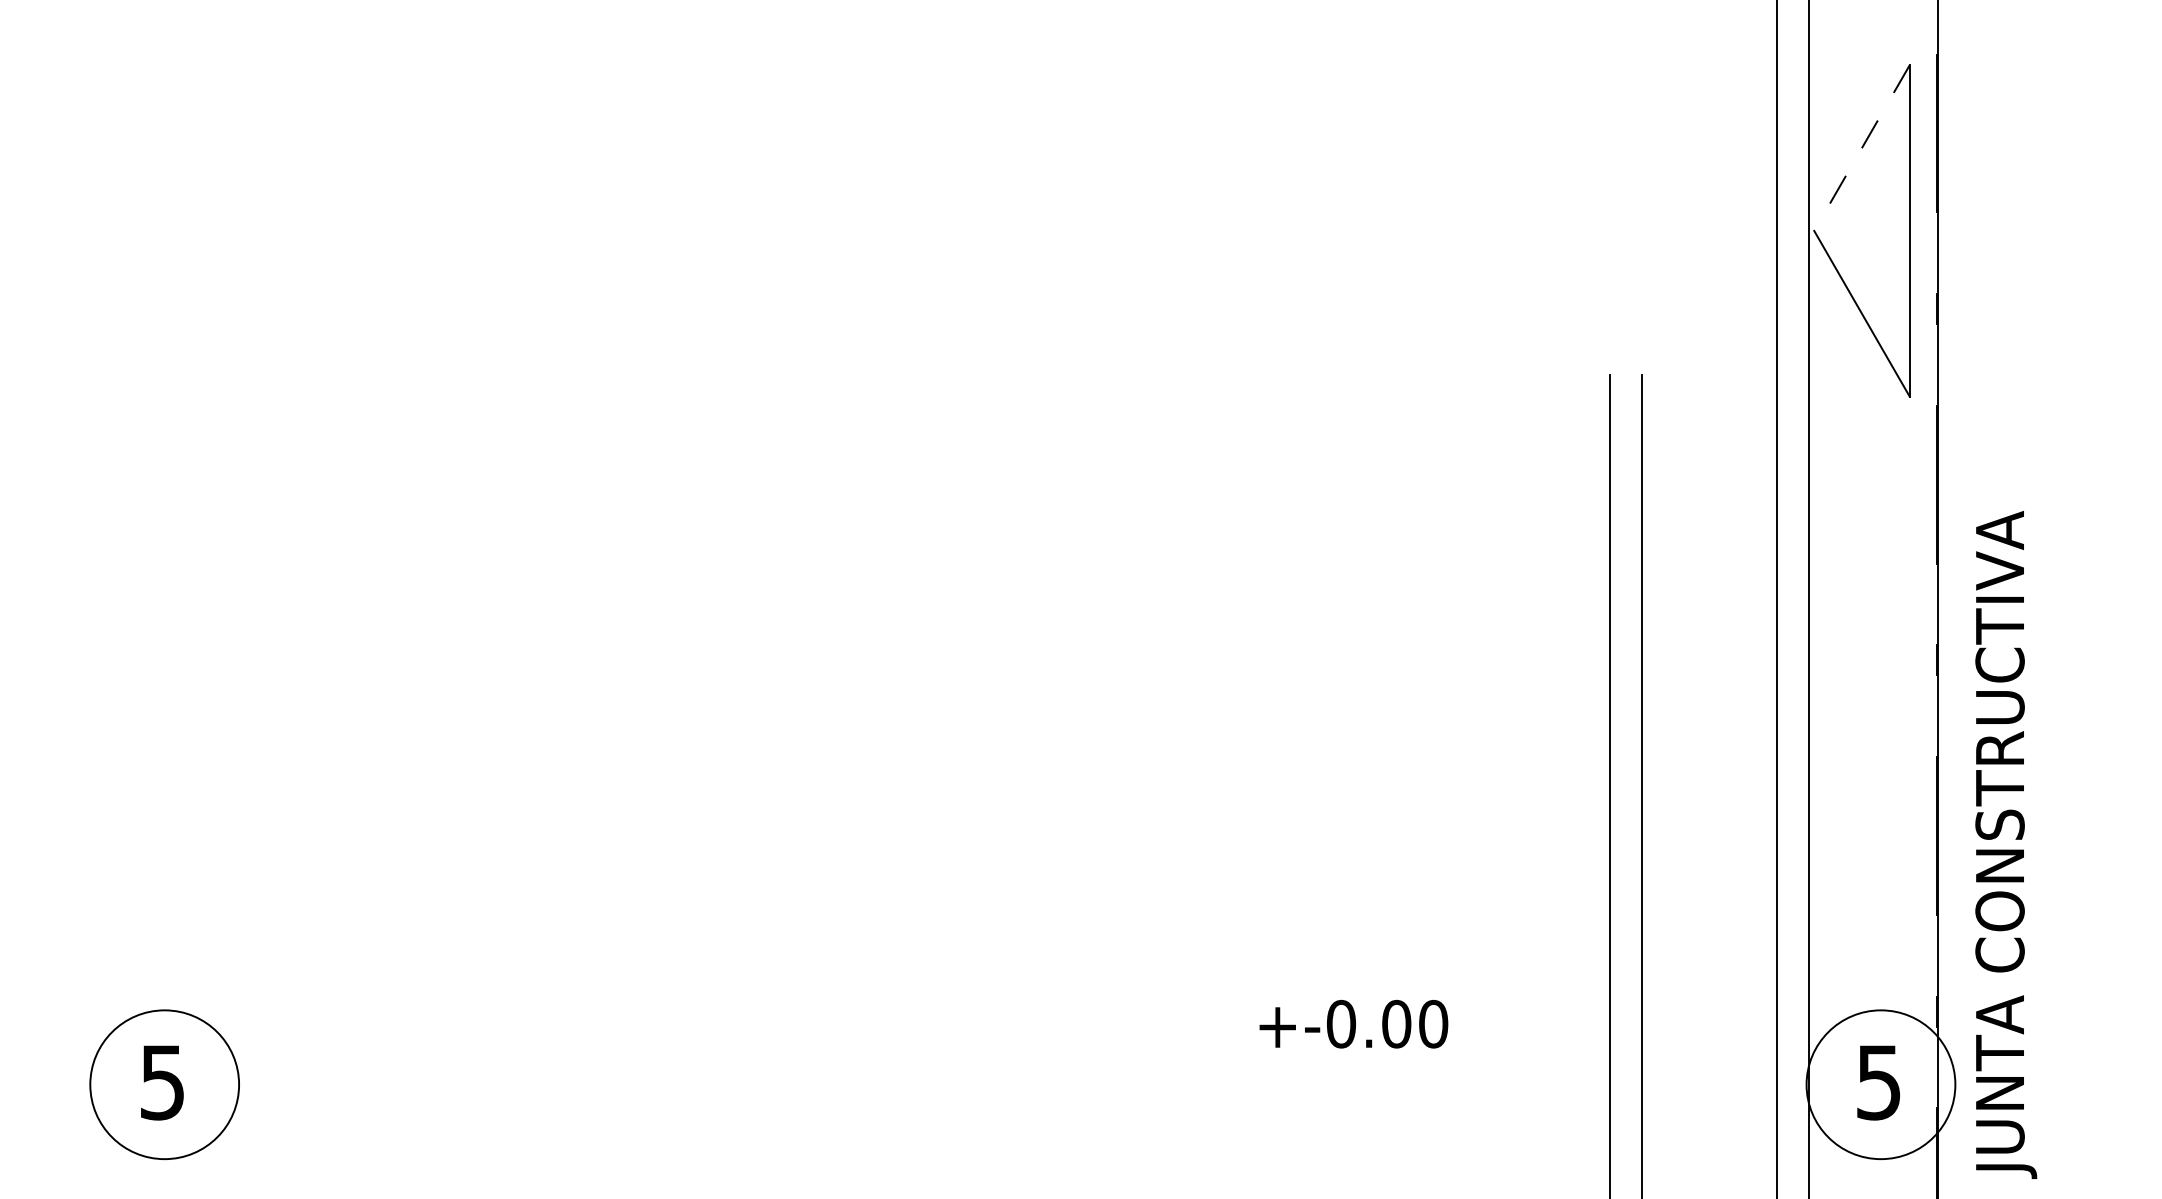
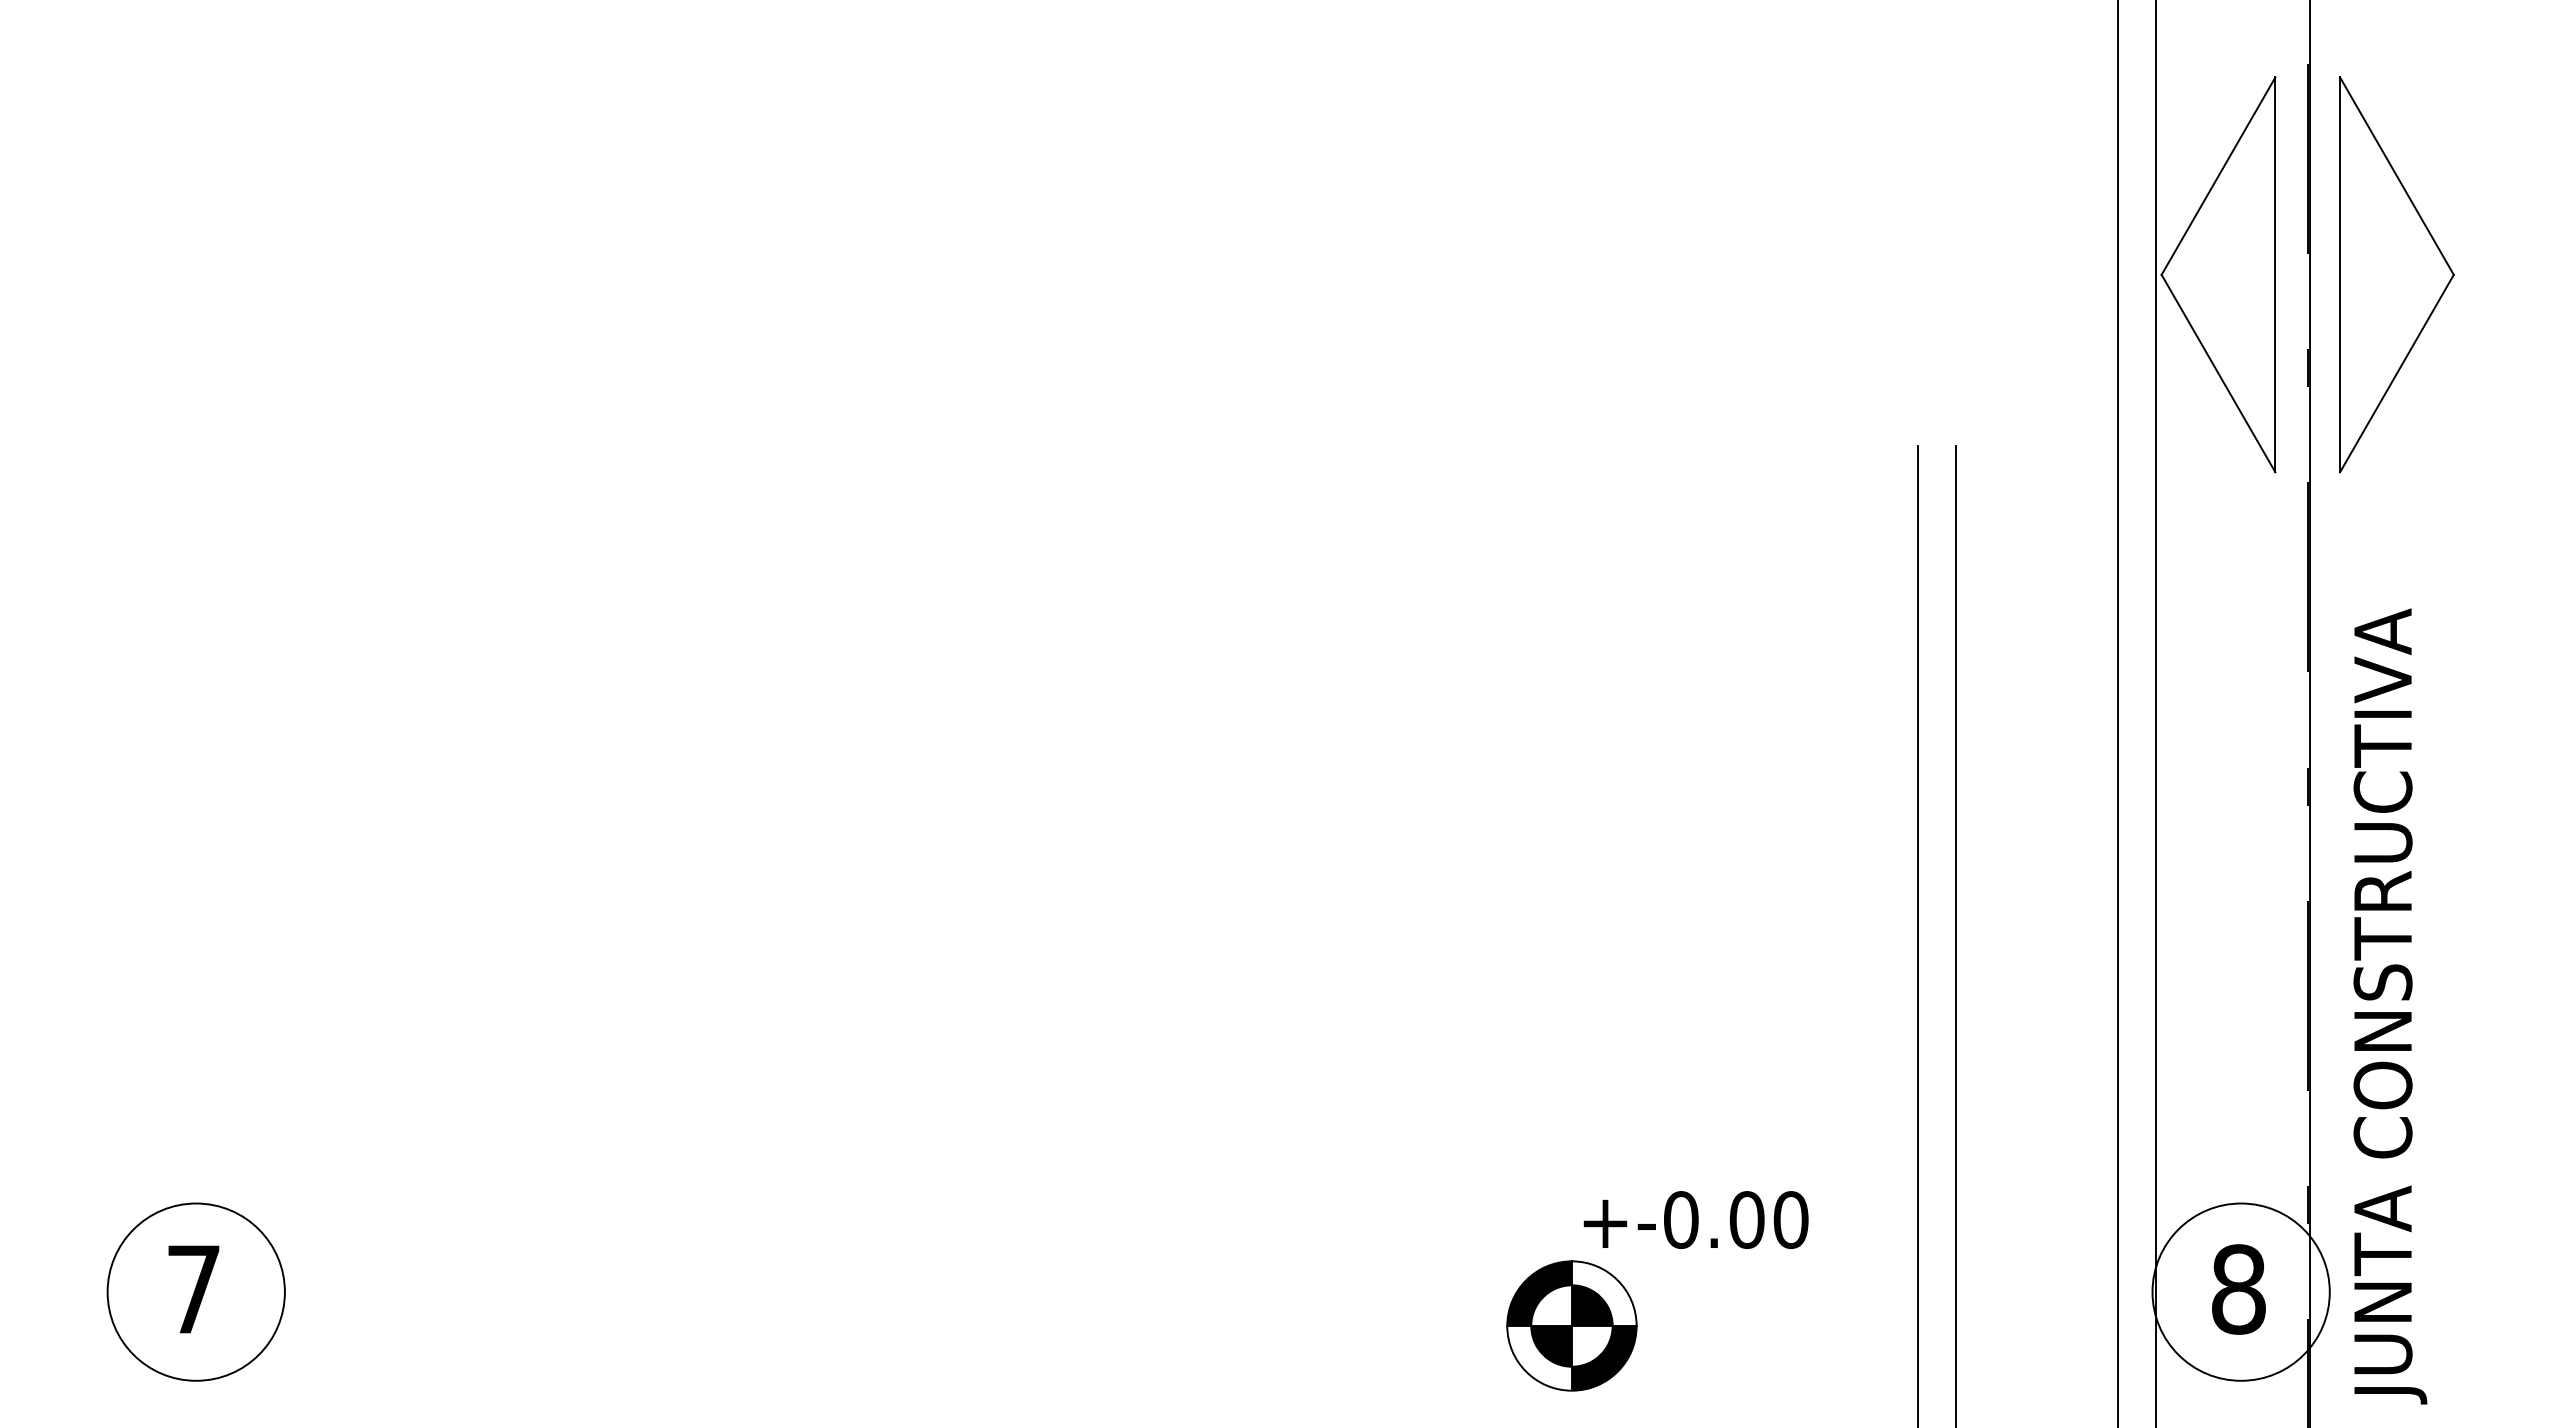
line: (1861, 148) -> (2218, 176), dashed -> solid
part: (2011, 230) -> (2396, 274), added
text: (1353, 1023) -> (1695, 1219), moved
text: (162, 1082) -> (193, 1289), 5 -> 7
text: (1878, 1082) -> (2238, 1289), 5 -> 8
part: (1318, 1112) -> (1571, 1325), added

